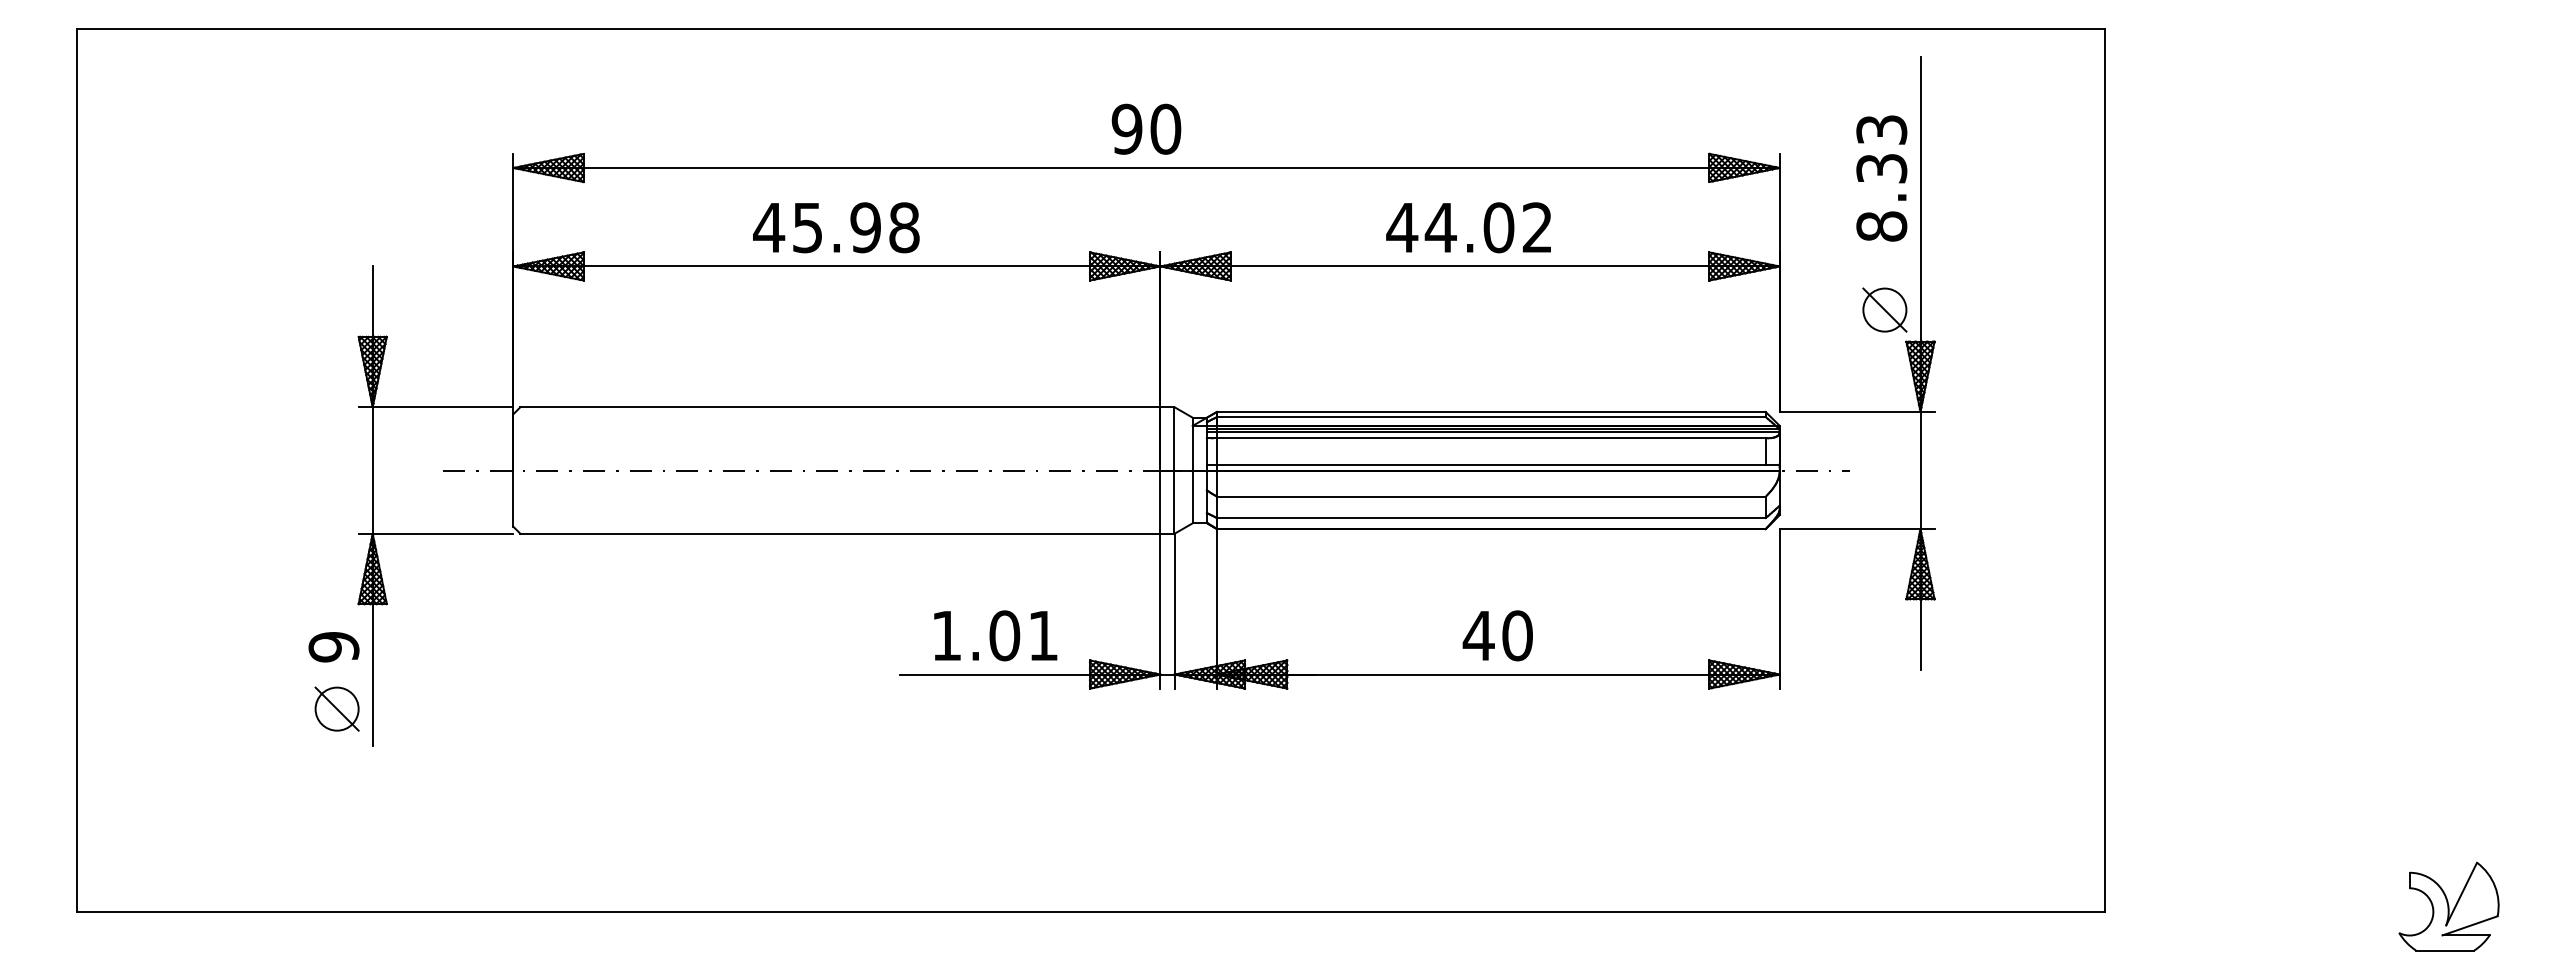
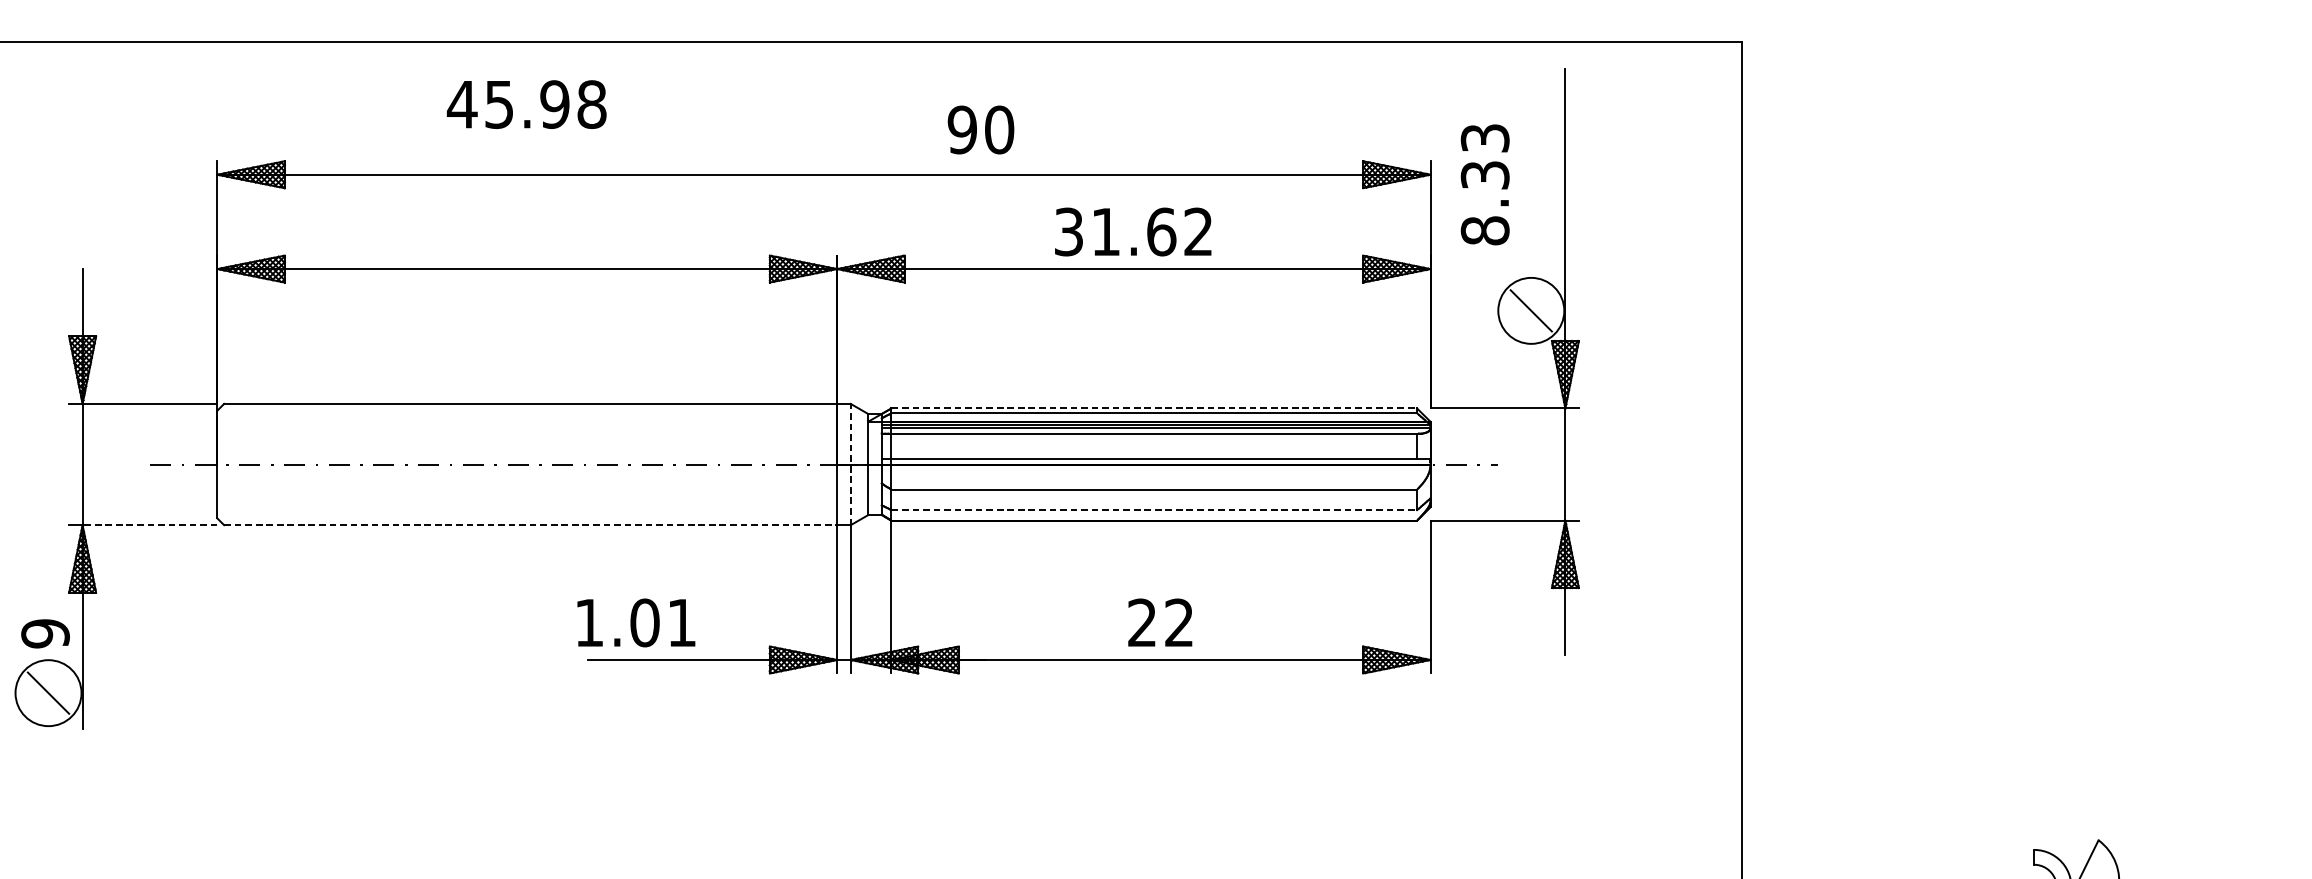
text: (1146, 128) -> (981, 129), moved
text: (1881, 178) -> (1484, 184), moved
text: (836, 227) -> (526, 104), moved
text: (1450, 227) -> (1115, 231), 44.02 -> 31.62
circle: (1884, 309) -> (1530, 310), size x1.6
line: (1491, 411) -> (1154, 408), solid -> dashed
line: (1174, 470) -> (850, 464), solid -> dashed
line: (1491, 518) -> (1154, 510), solid -> dashed
line: (442, 533) -> (149, 524), solid -> dashed
line: (840, 533) -> (530, 524), solid -> dashed
text: (995, 635) -> (636, 622), moved
text: (1497, 635) -> (1160, 622), 40 -> 22
circle: (336, 708) -> (47, 692), size x1.6

